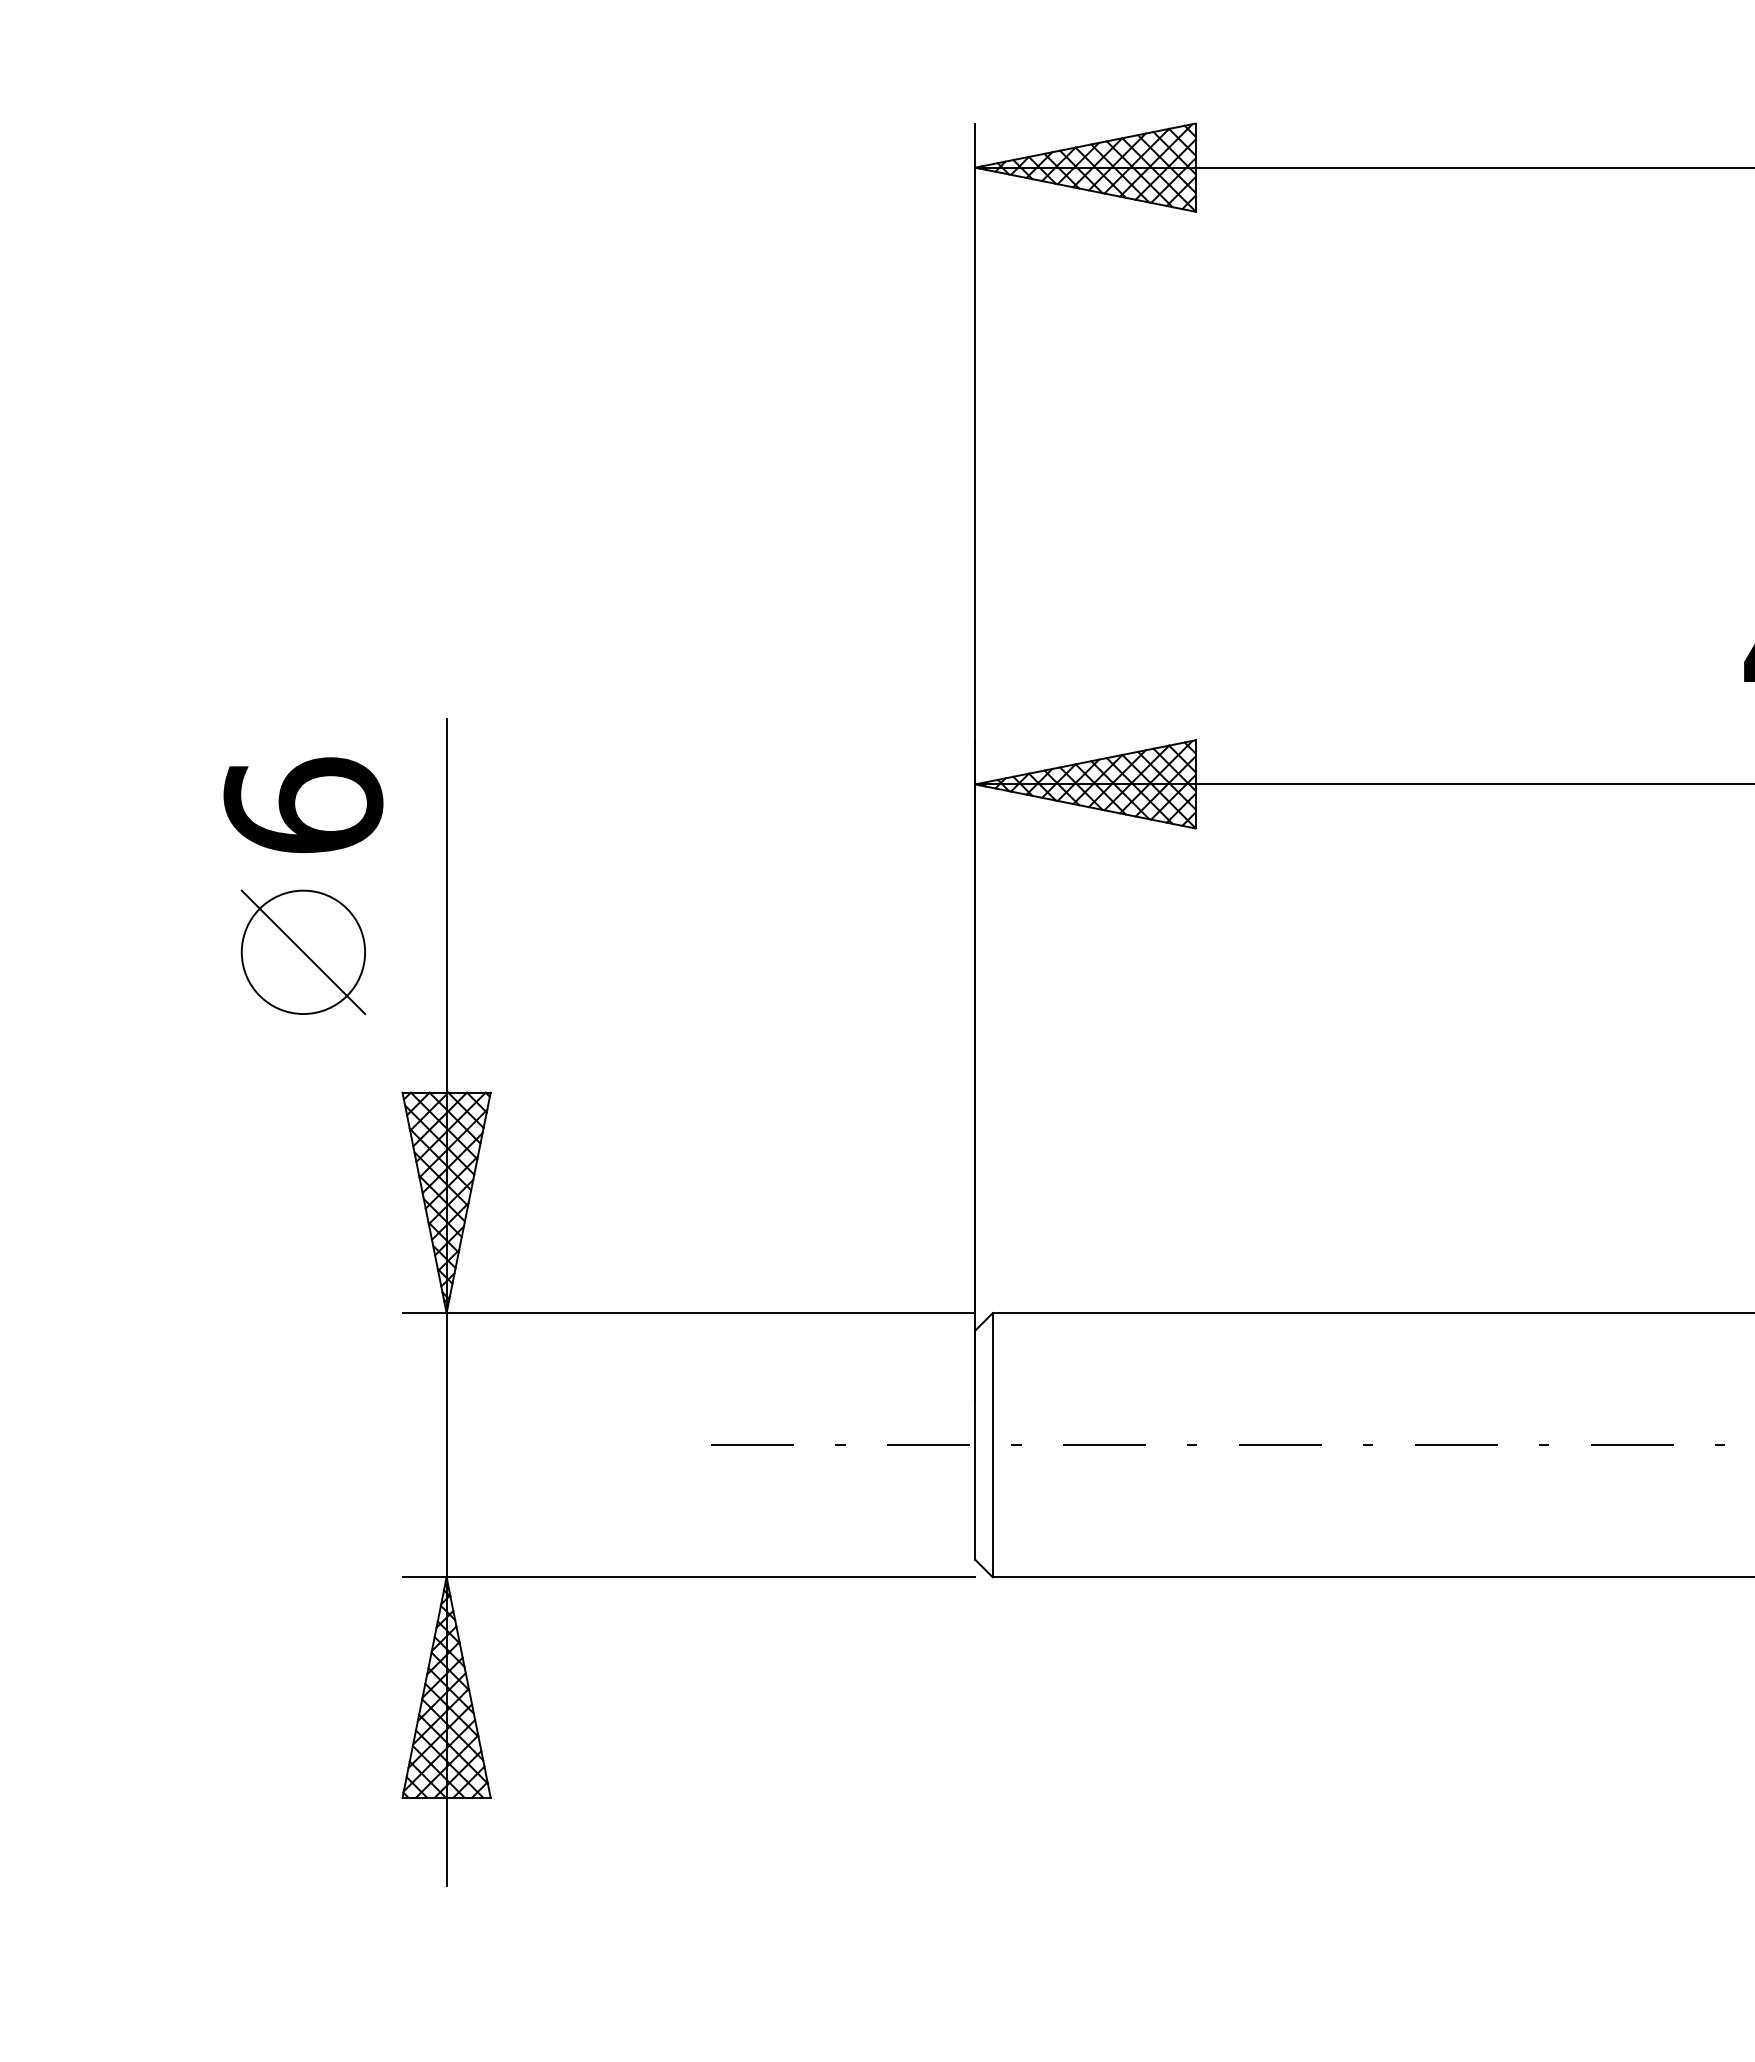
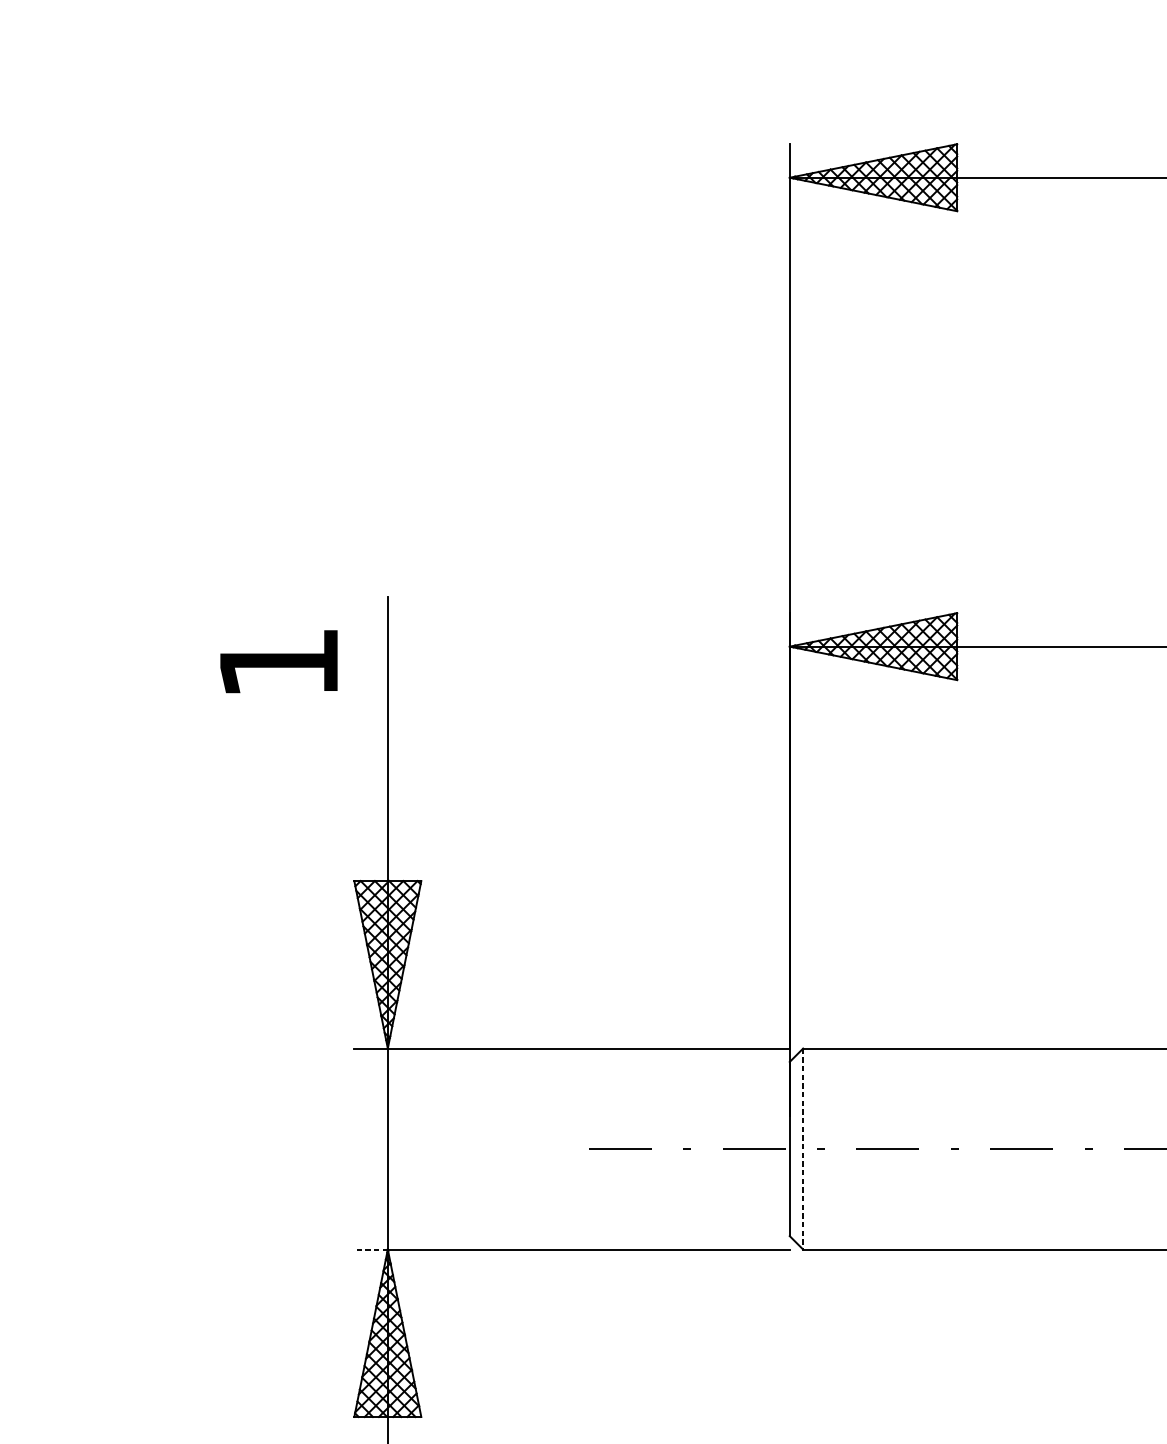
text: (303, 805) -> (279, 662), 6 -> 1
part: (303, 951) -> (279, 773), removed
line: (992, 1445) -> (802, 1149), solid -> dashed
line: (424, 1577) -> (371, 1249), solid -> dashed

